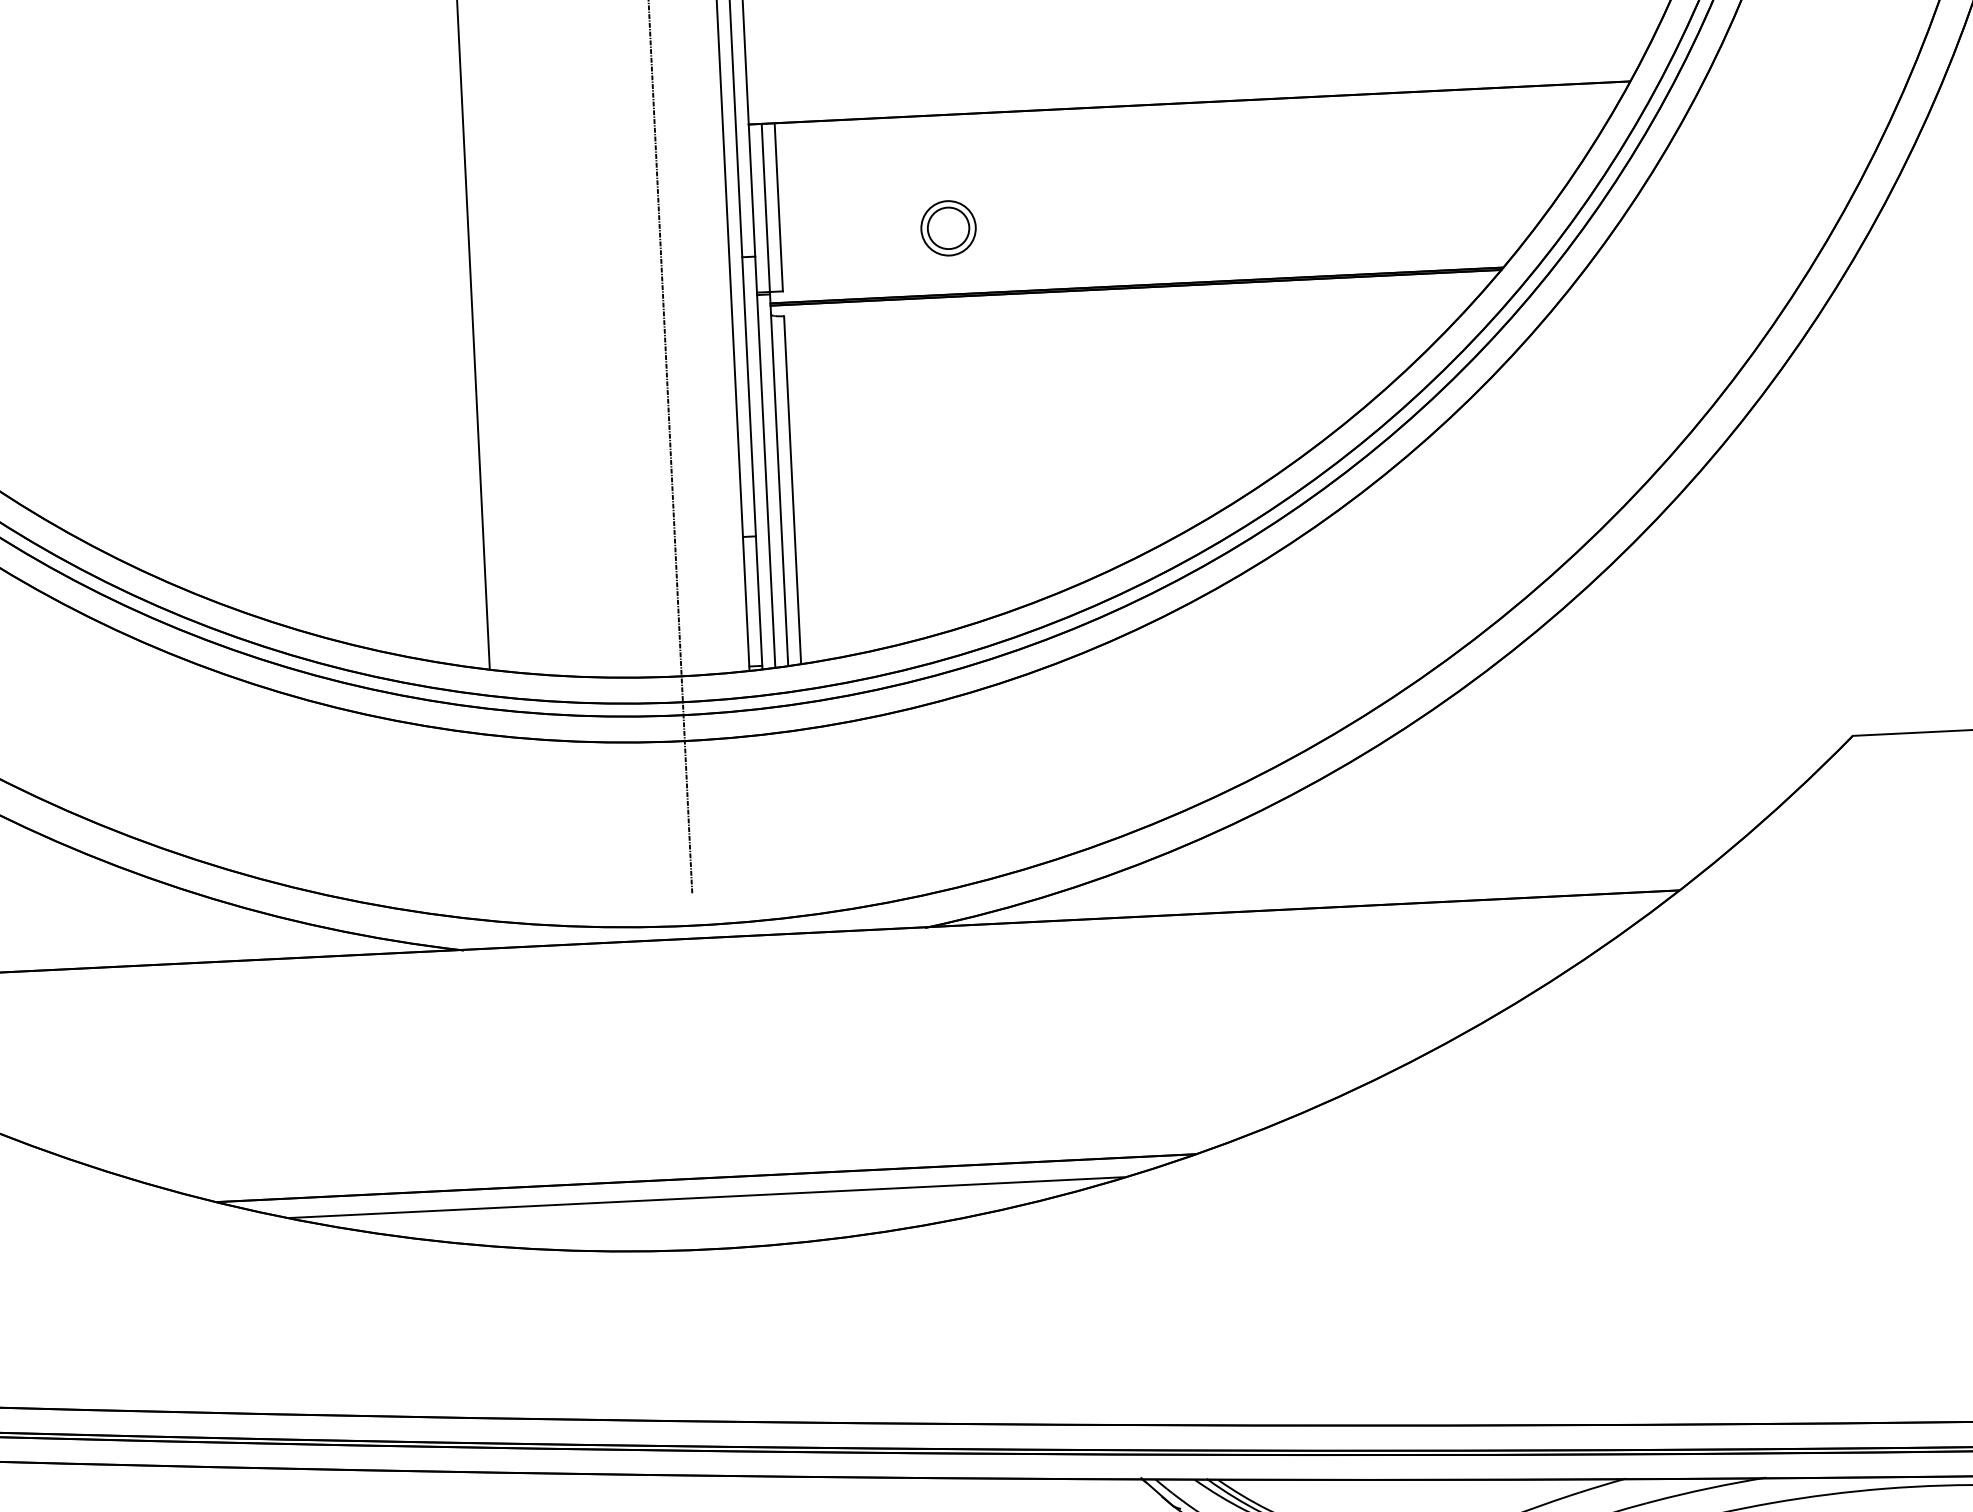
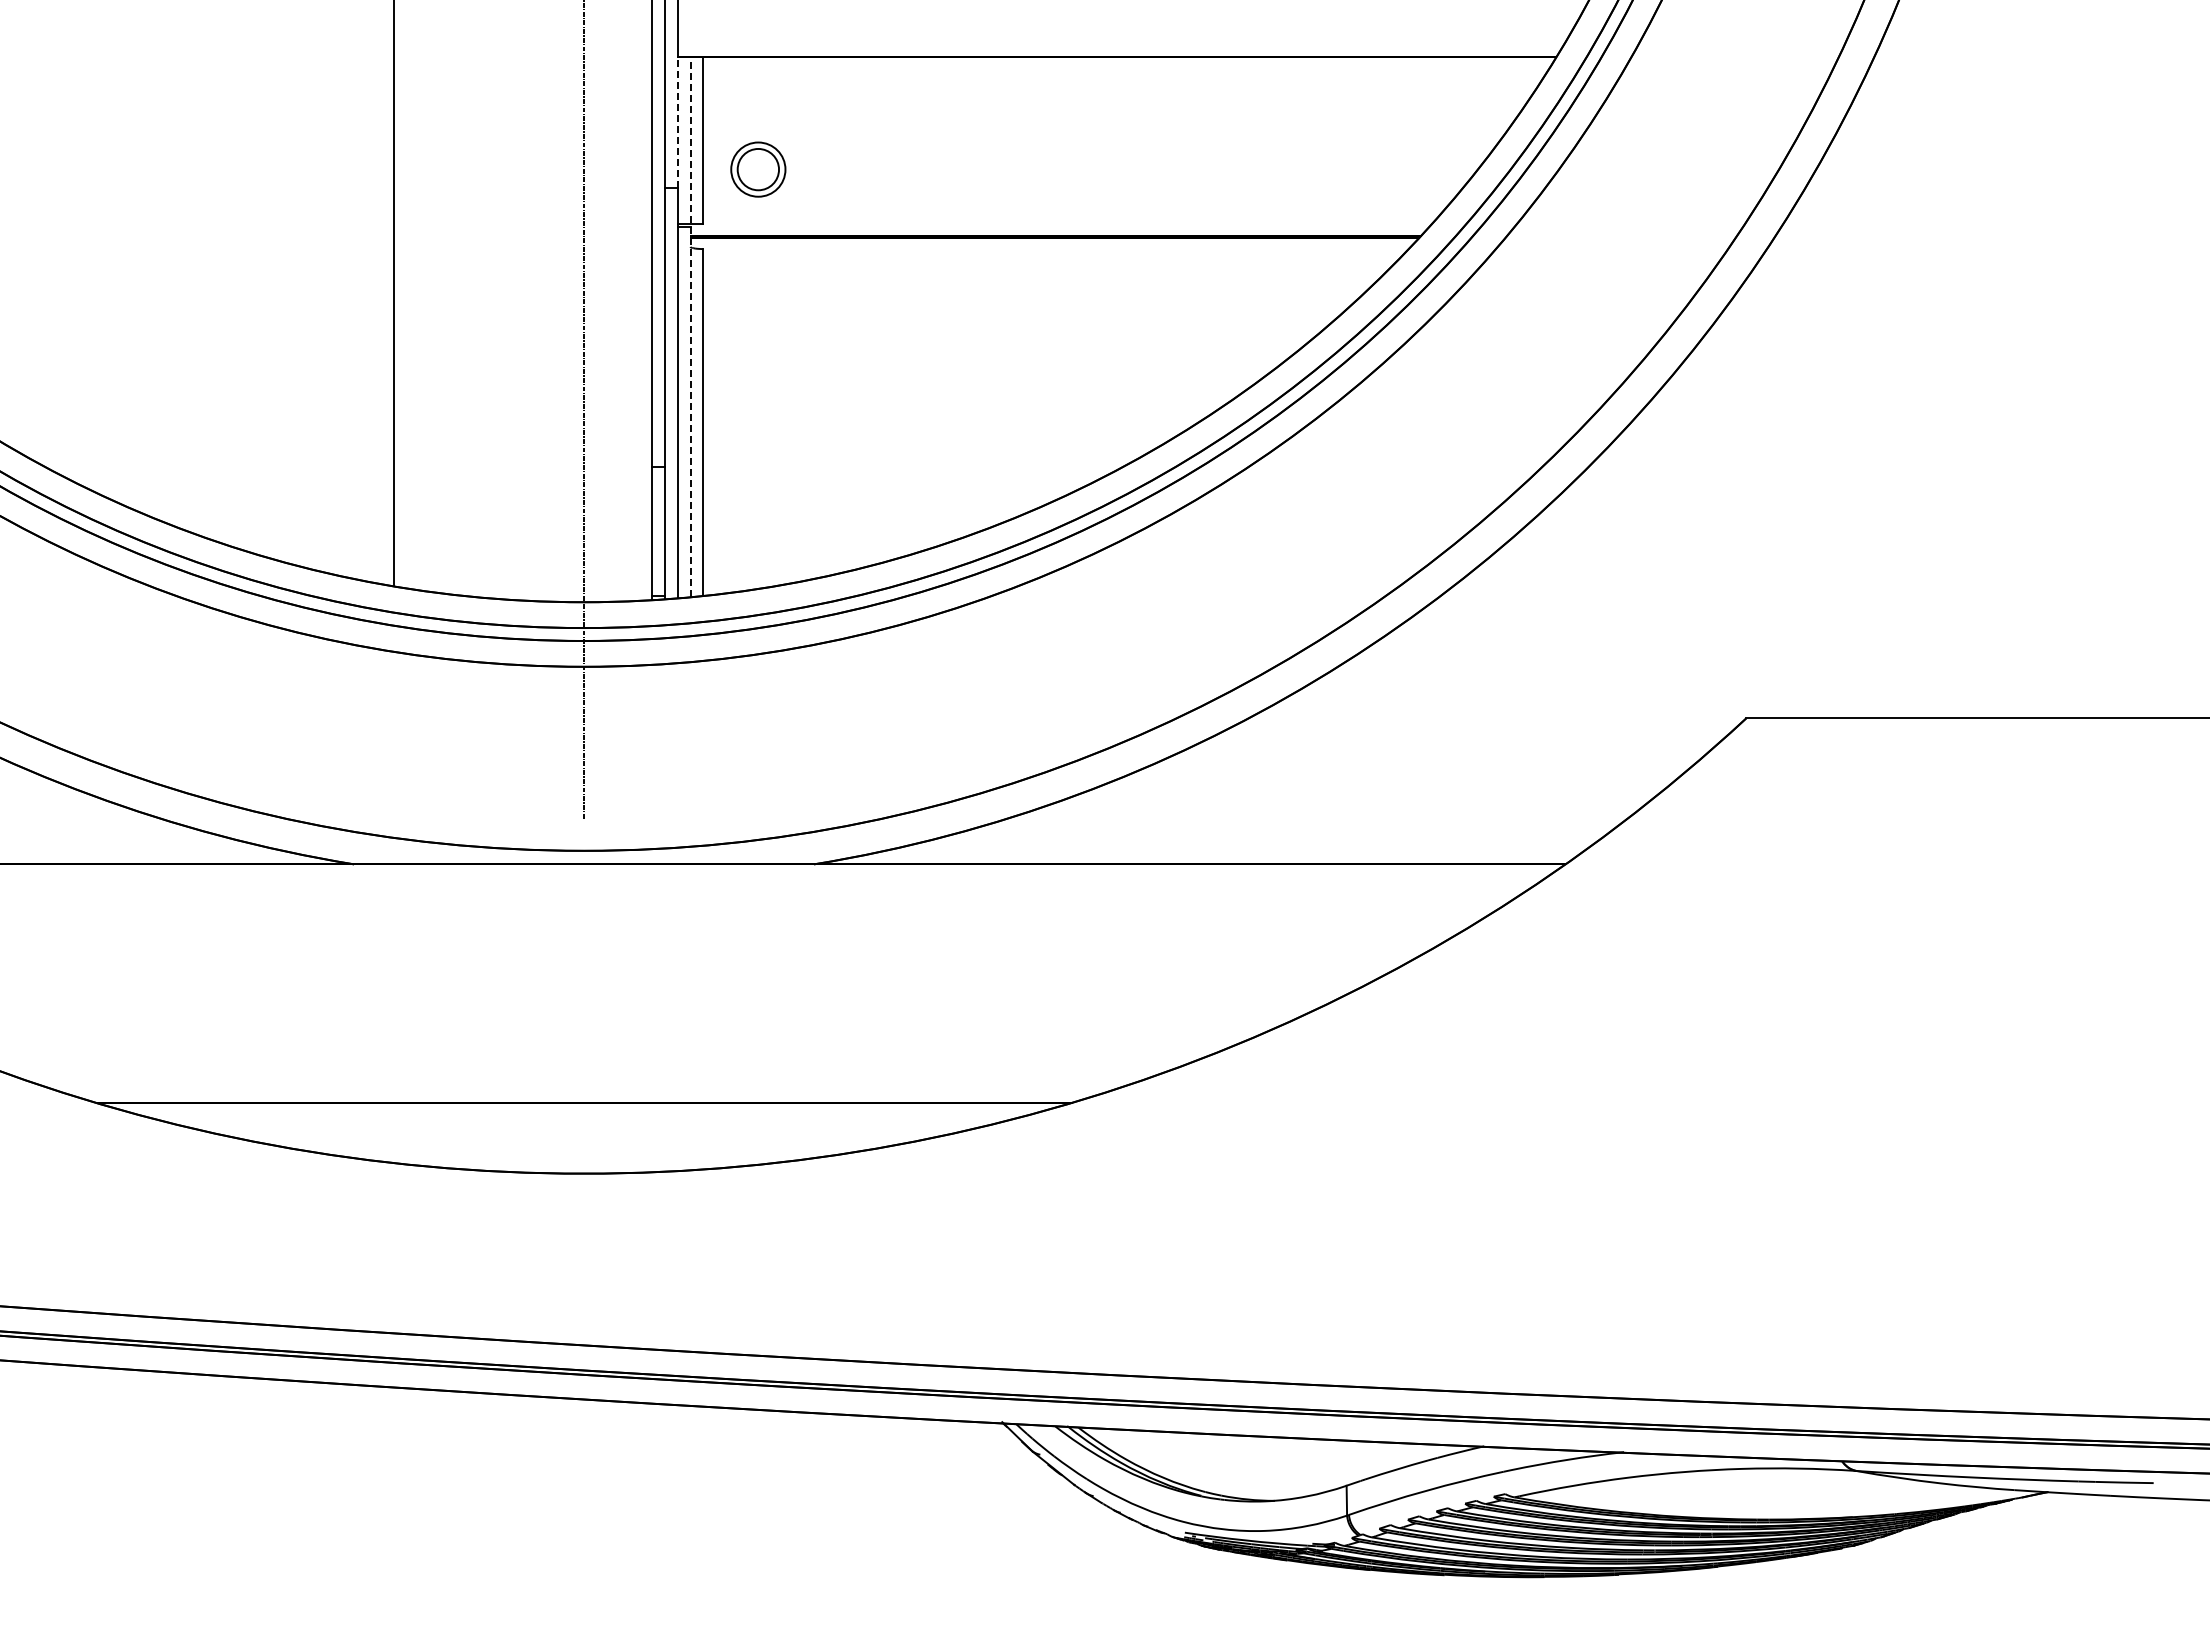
line: (751, 190) -> (677, 122), solid -> dashed
part: (948, 228) -> (758, 169), moved
line: (774, 394) -> (690, 326), solid -> dashed
line: (706, 1198) -> (583, 1122), removed

